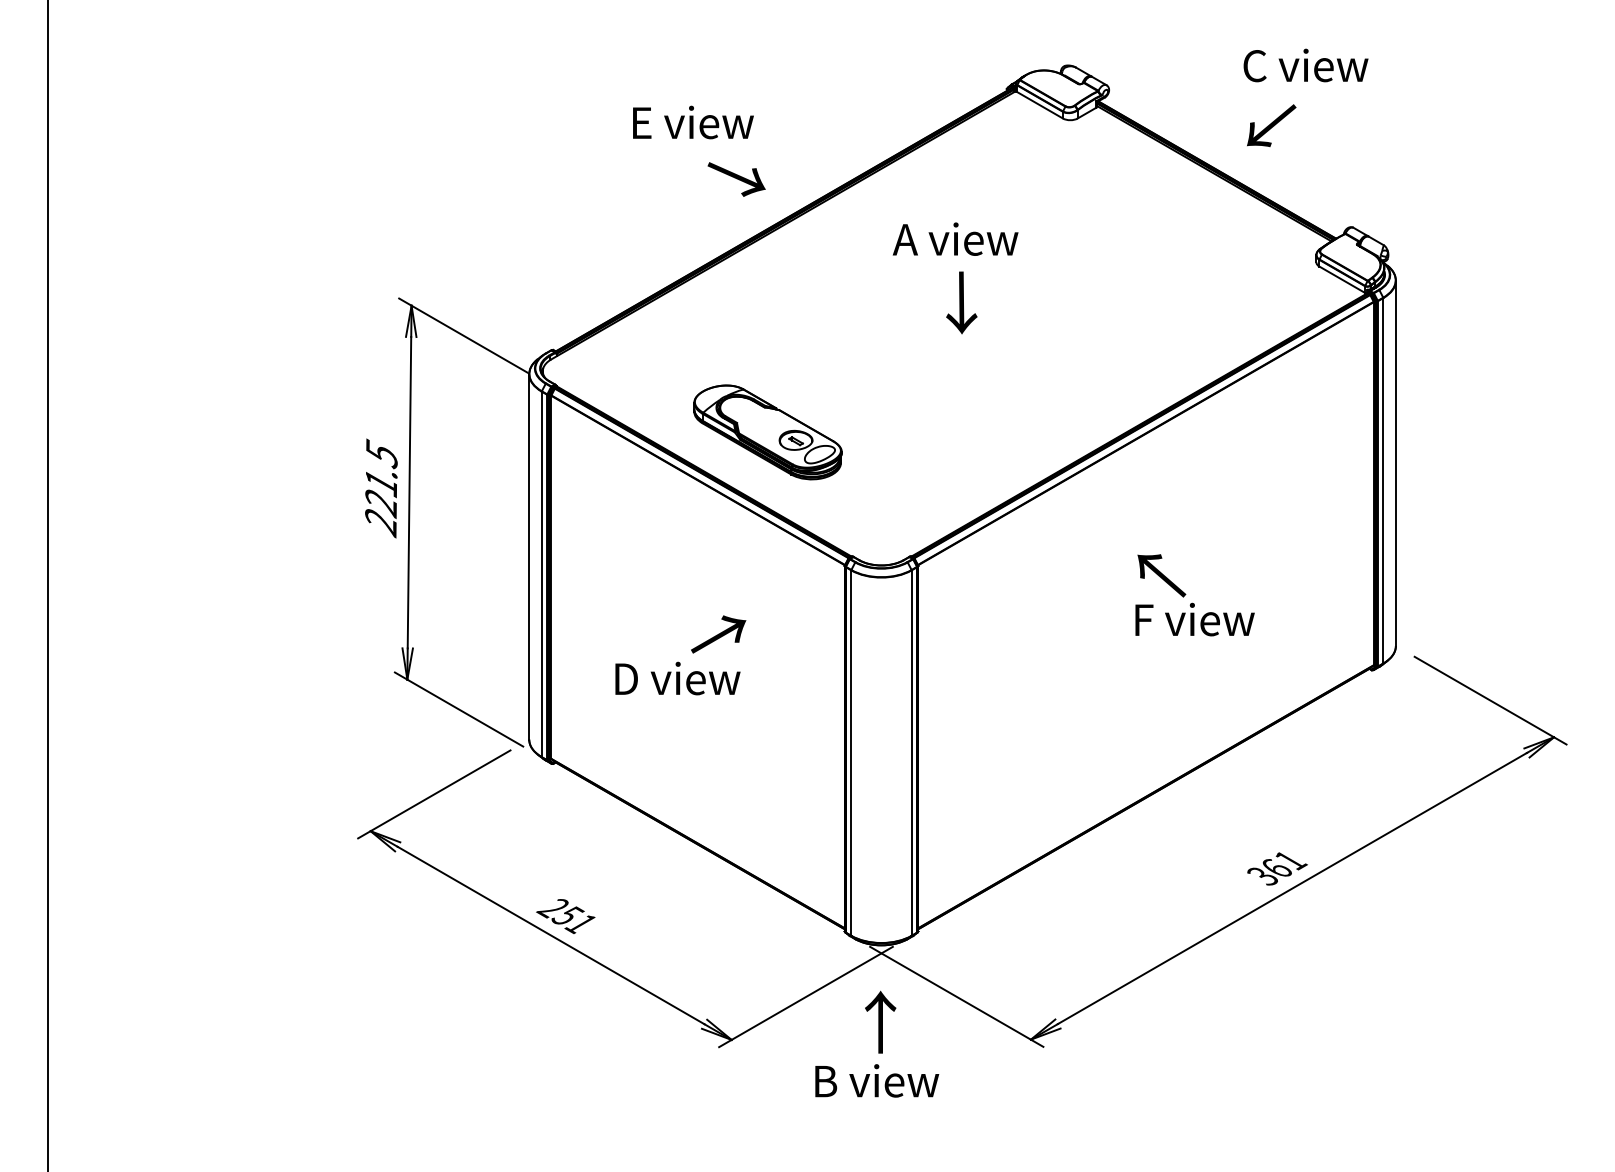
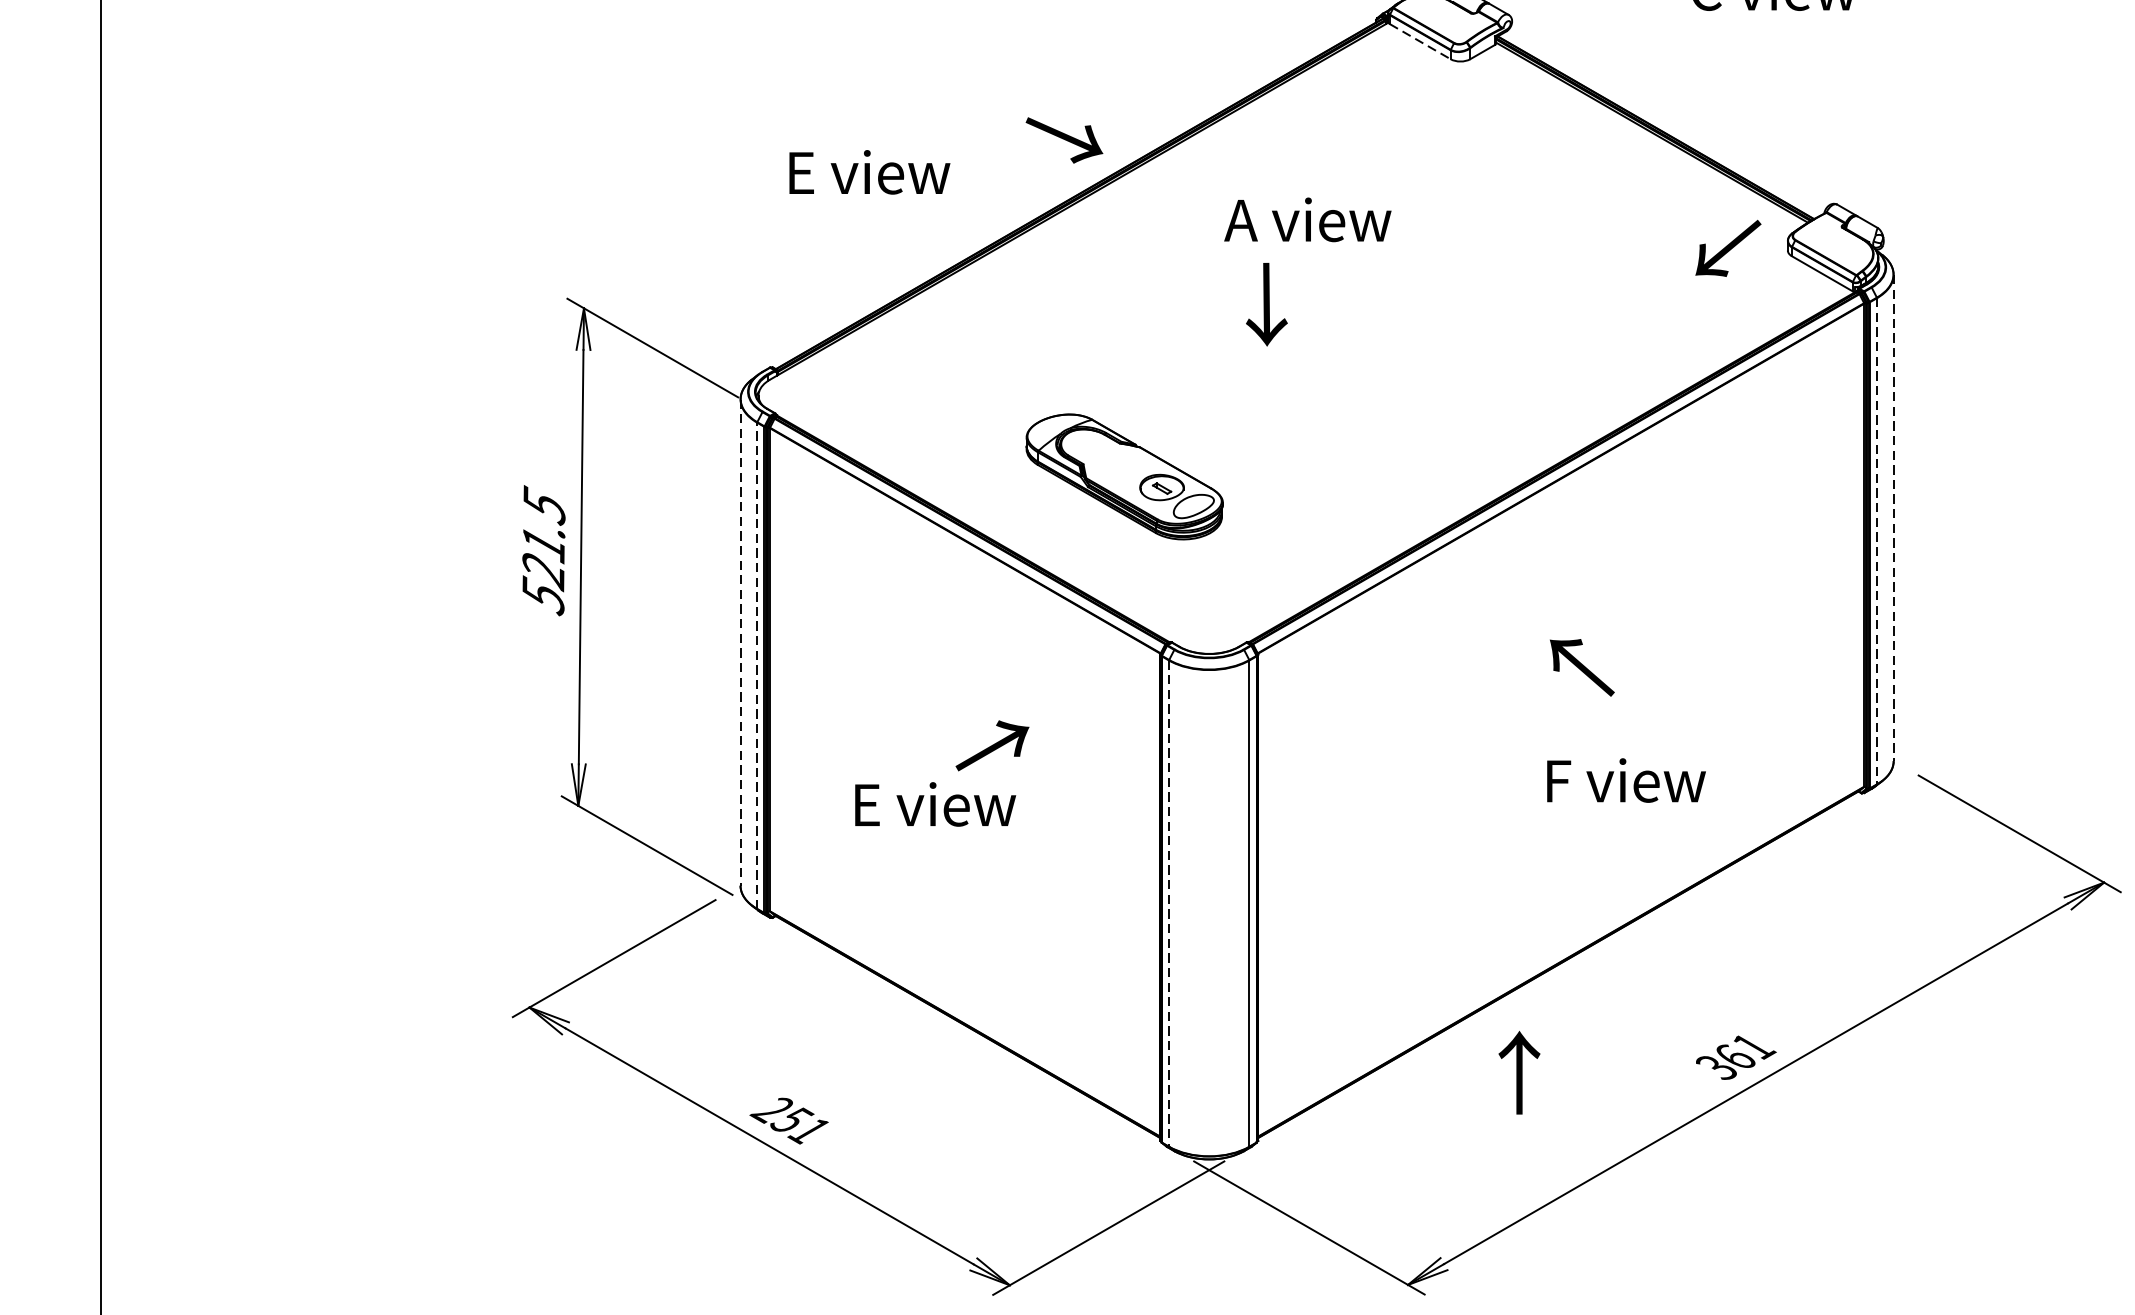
line: (1040, 105) -> (1420, 41), solid -> dashed
text: (693, 122) -> (869, 172), moved
text: (1271, 125) -> (1728, 248), moved
text: (736, 179) -> (1064, 140), moved
text: (961, 302) -> (1266, 304), moved
part: (767, 432) -> (1124, 477), moved
line: (1395, 463) -> (1893, 518), solid -> dashed
line: (1383, 480) -> (1877, 540), solid -> dashed
text: (380, 522) -> (542, 596), 221.5 -> 521.5
line: (529, 556) -> (740, 642), solid -> dashed
line: (541, 574) -> (756, 665), solid -> dashed
text: (1194, 619) -> (1625, 780), moved
text: (679, 678) -> (940, 804), D view -> E view
line: (851, 753) -> (1169, 904), solid -> dashed
text: (880, 1021) -> (1519, 1071), moved

